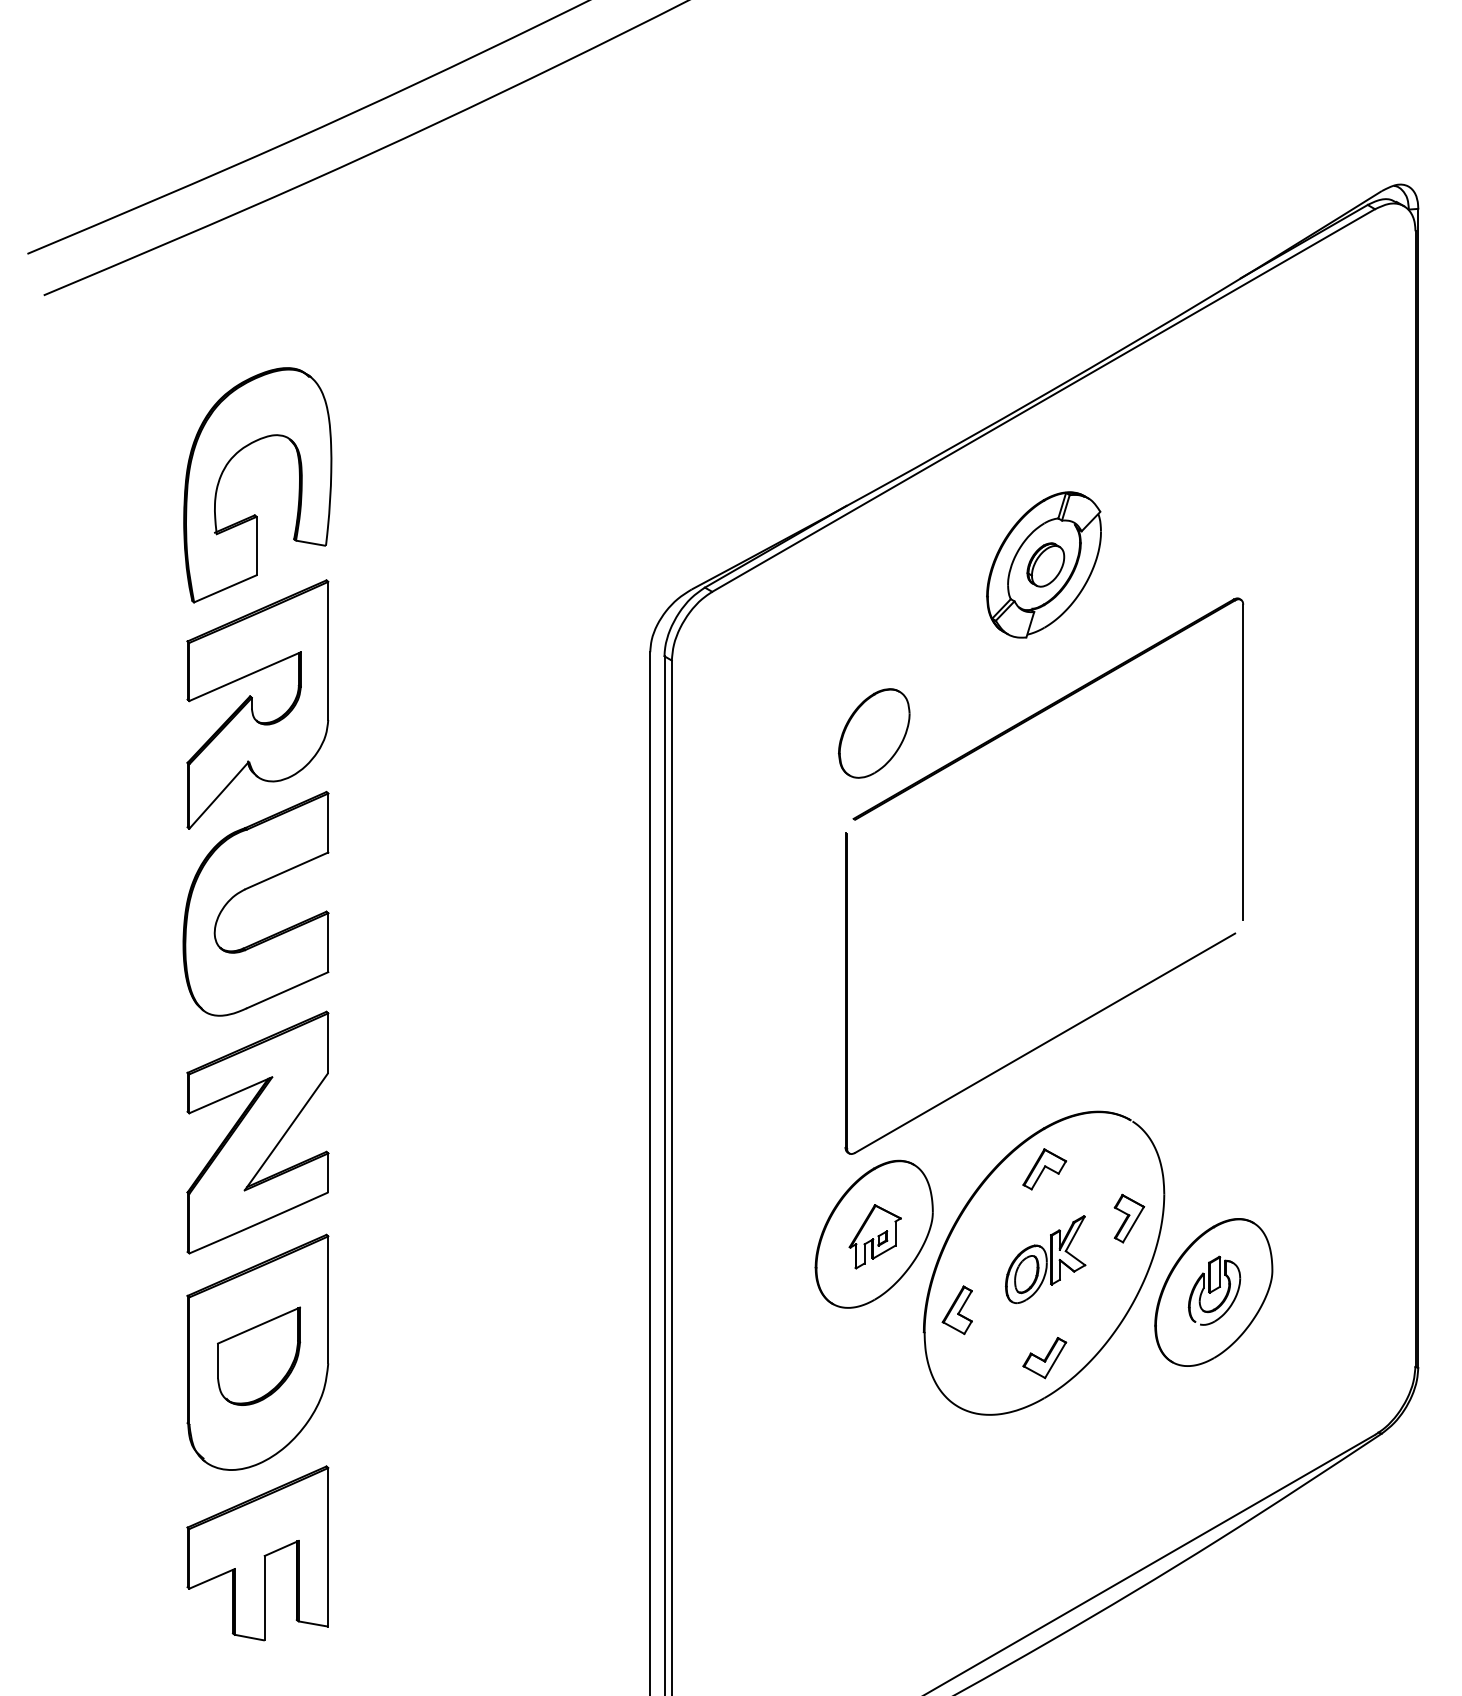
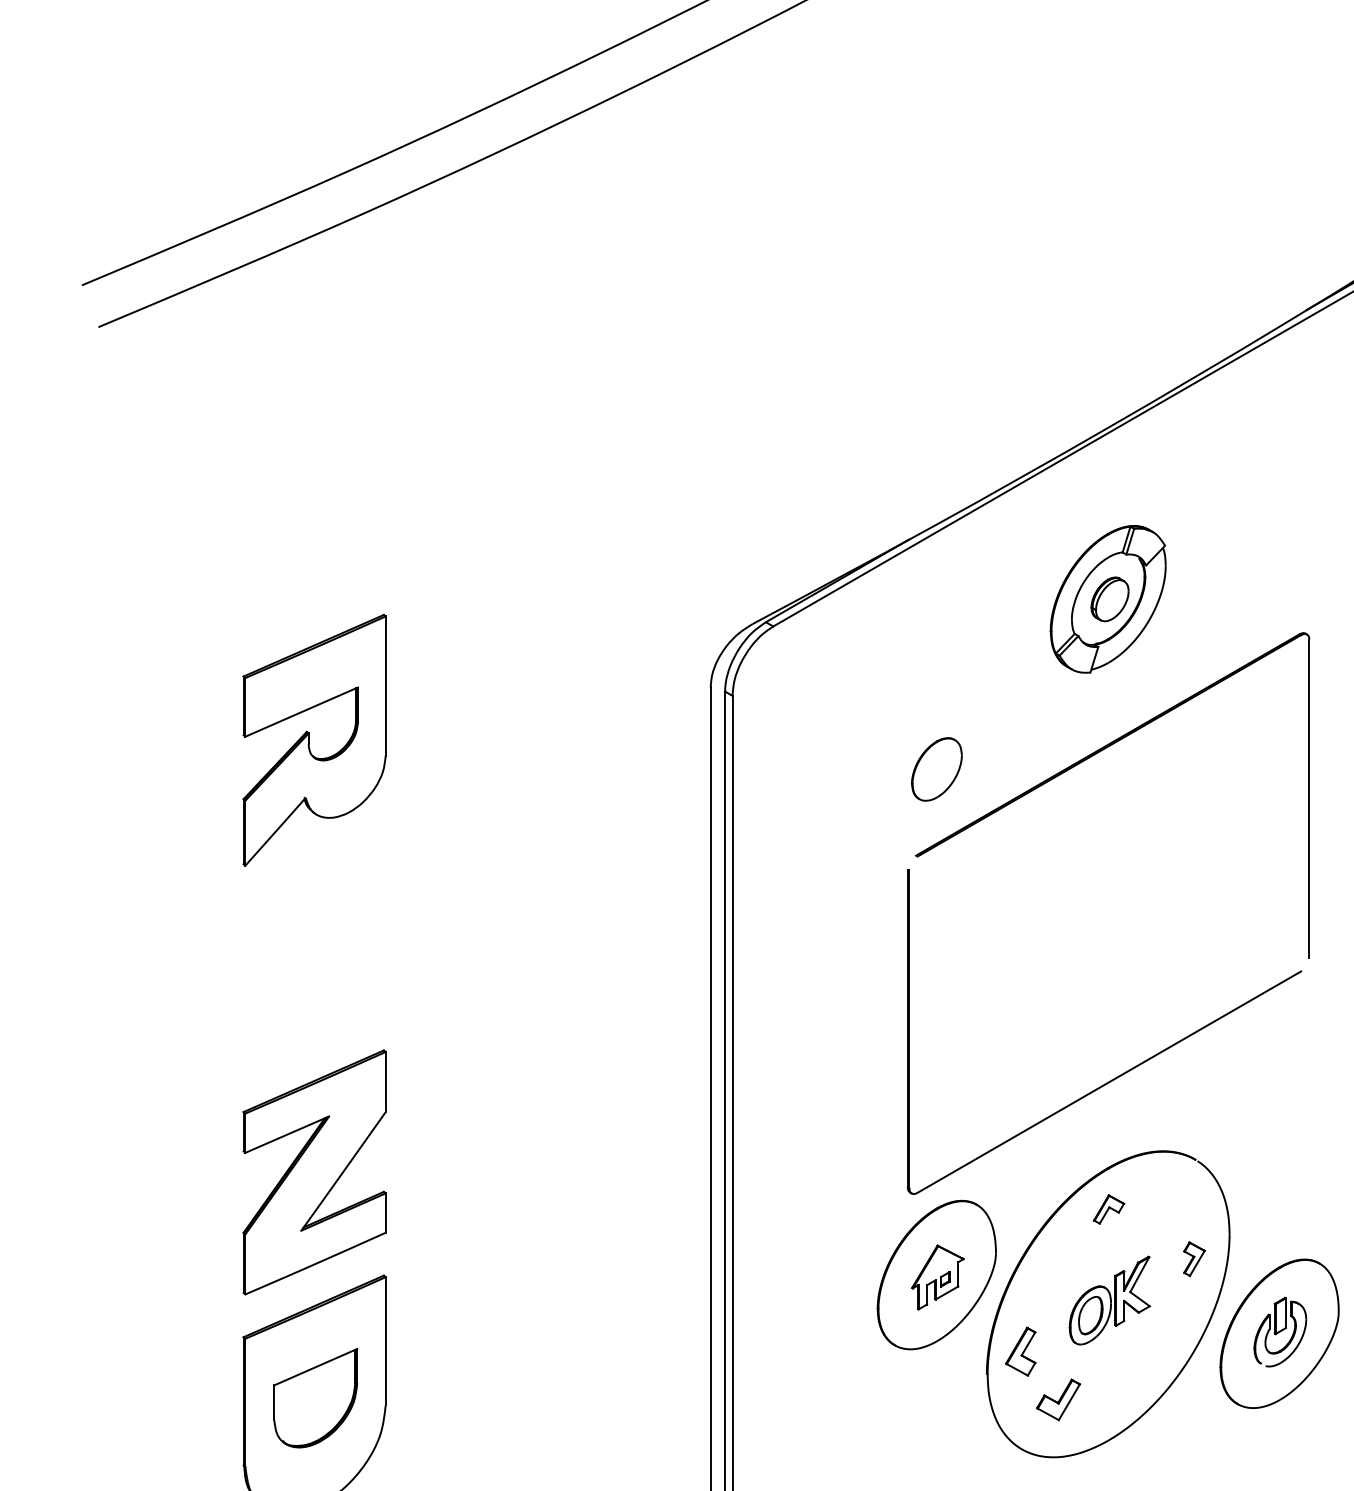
part: (255, 514) -> (312, 548), removed
part: (874, 733) -> (937, 769), size x0.7
part: (247, 889) -> (304, 926), removed
part: (1044, 1169) -> (1108, 1209), size x0.7
part: (1129, 1218) -> (1194, 1259), size x0.7
part: (1044, 1358) -> (1058, 1400), moved

